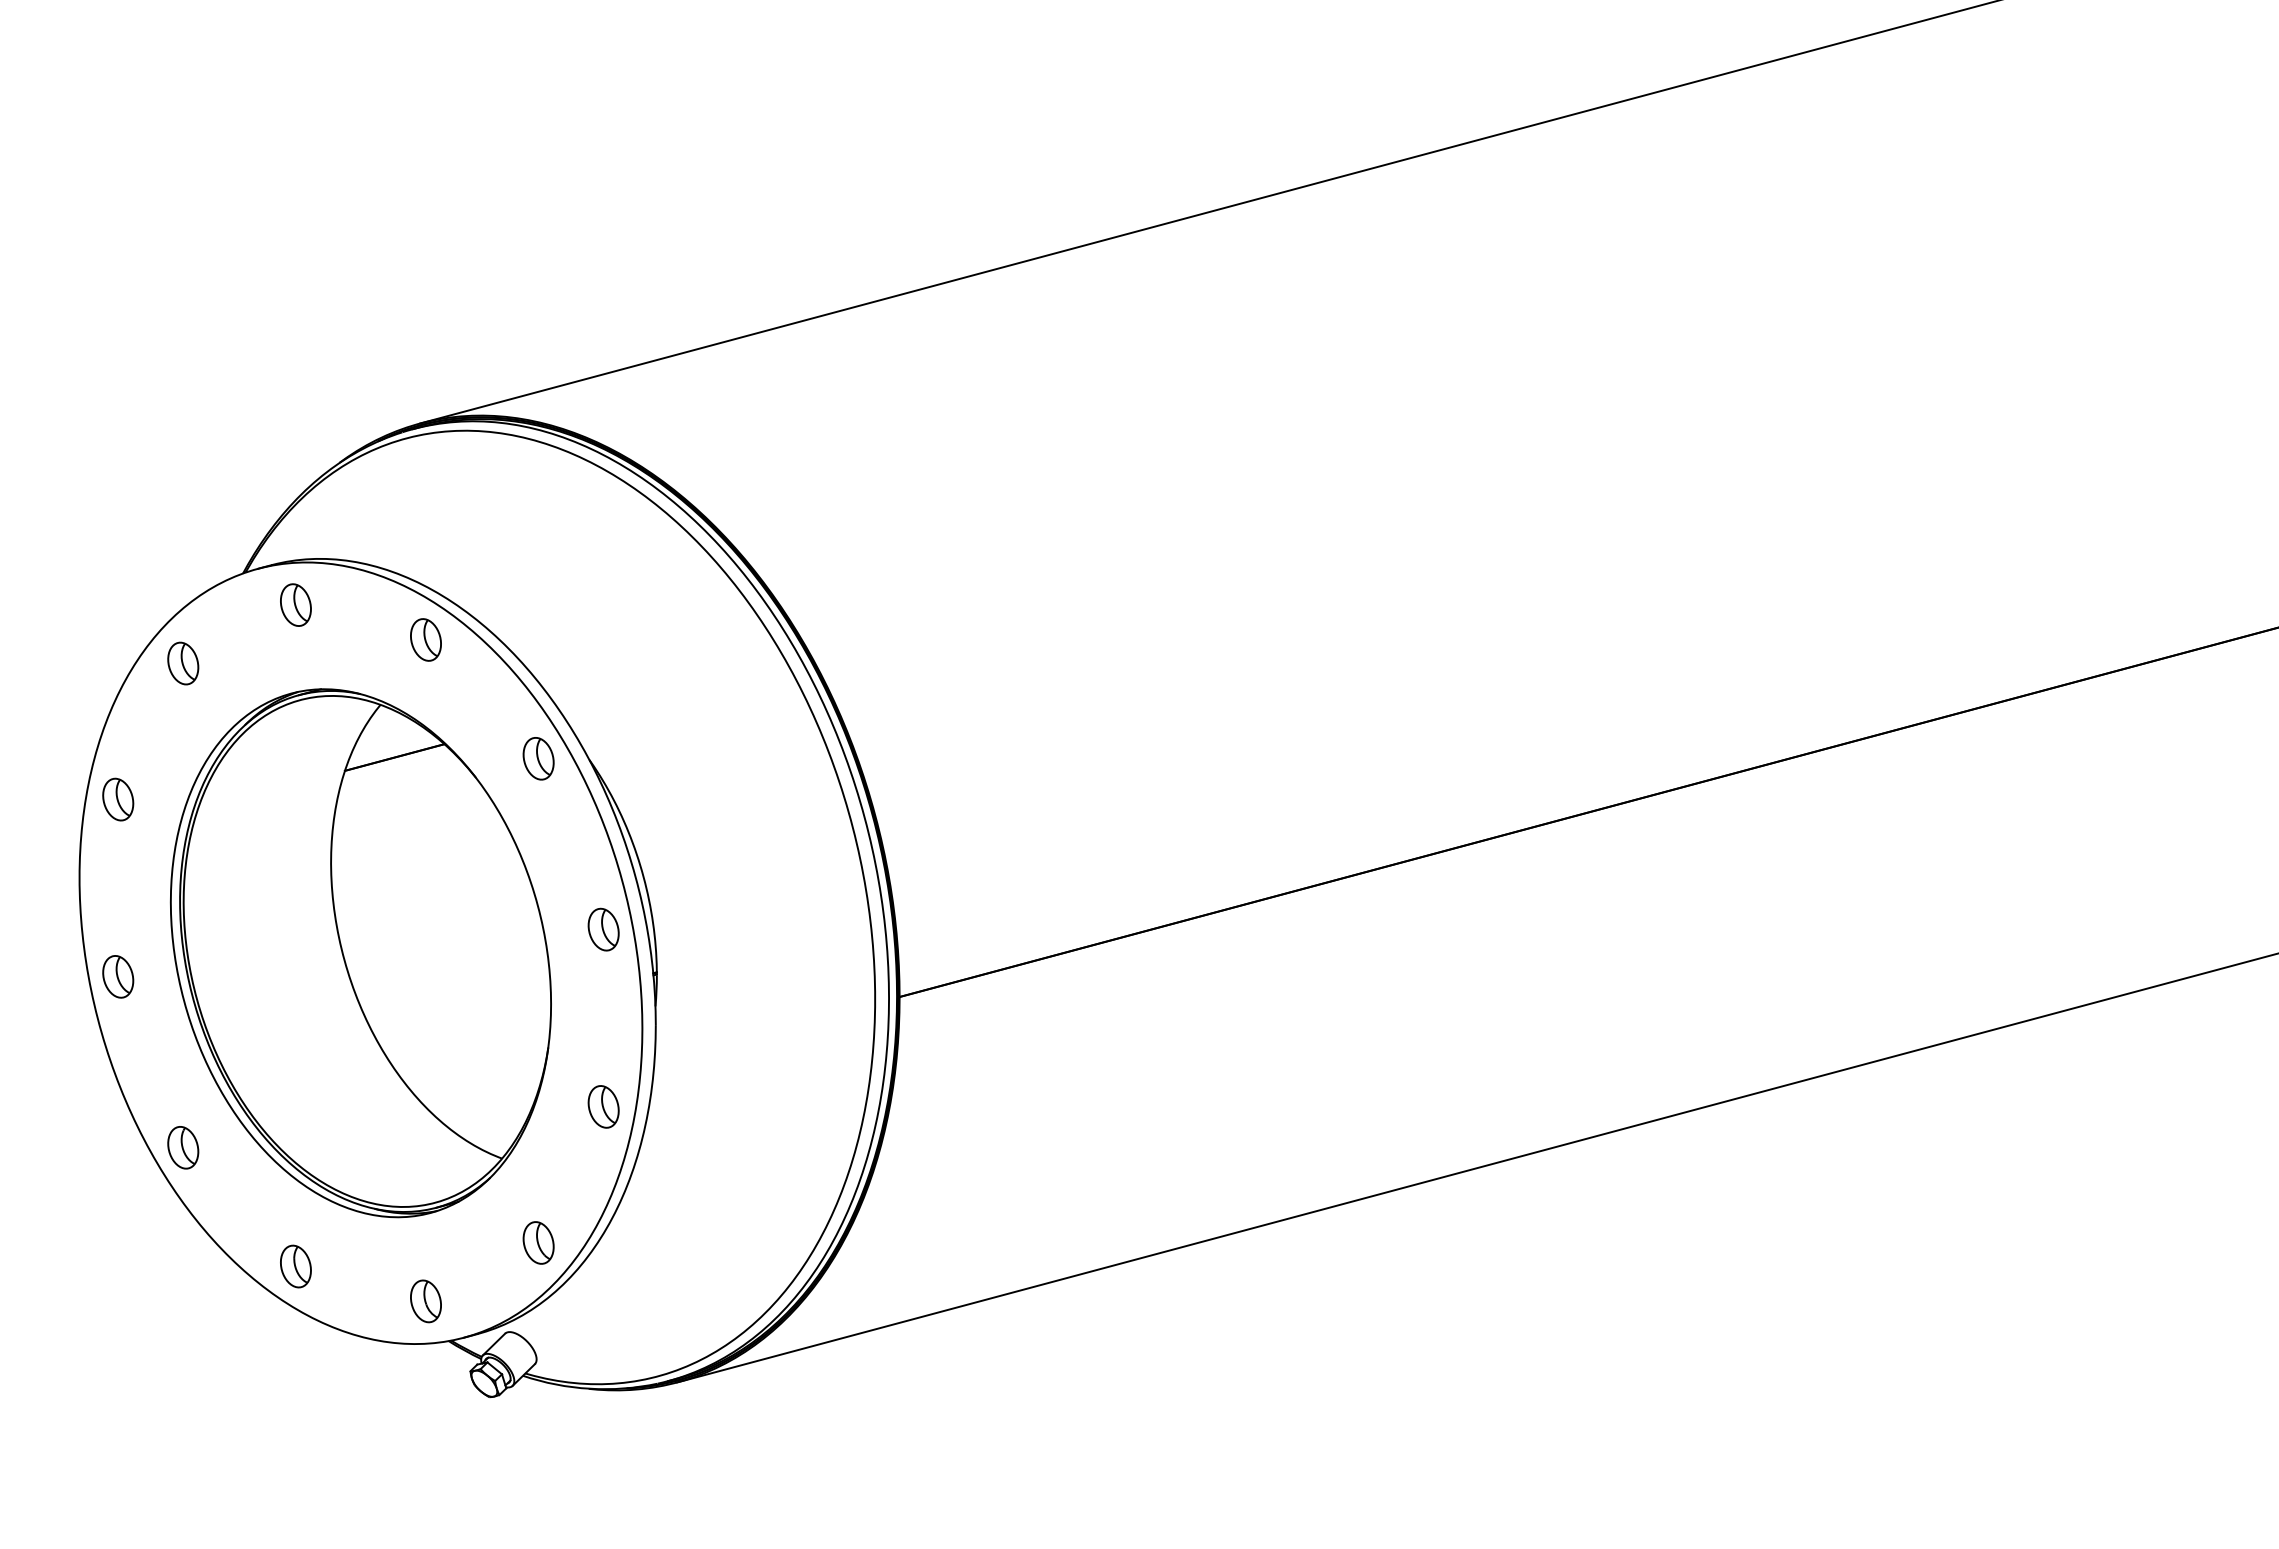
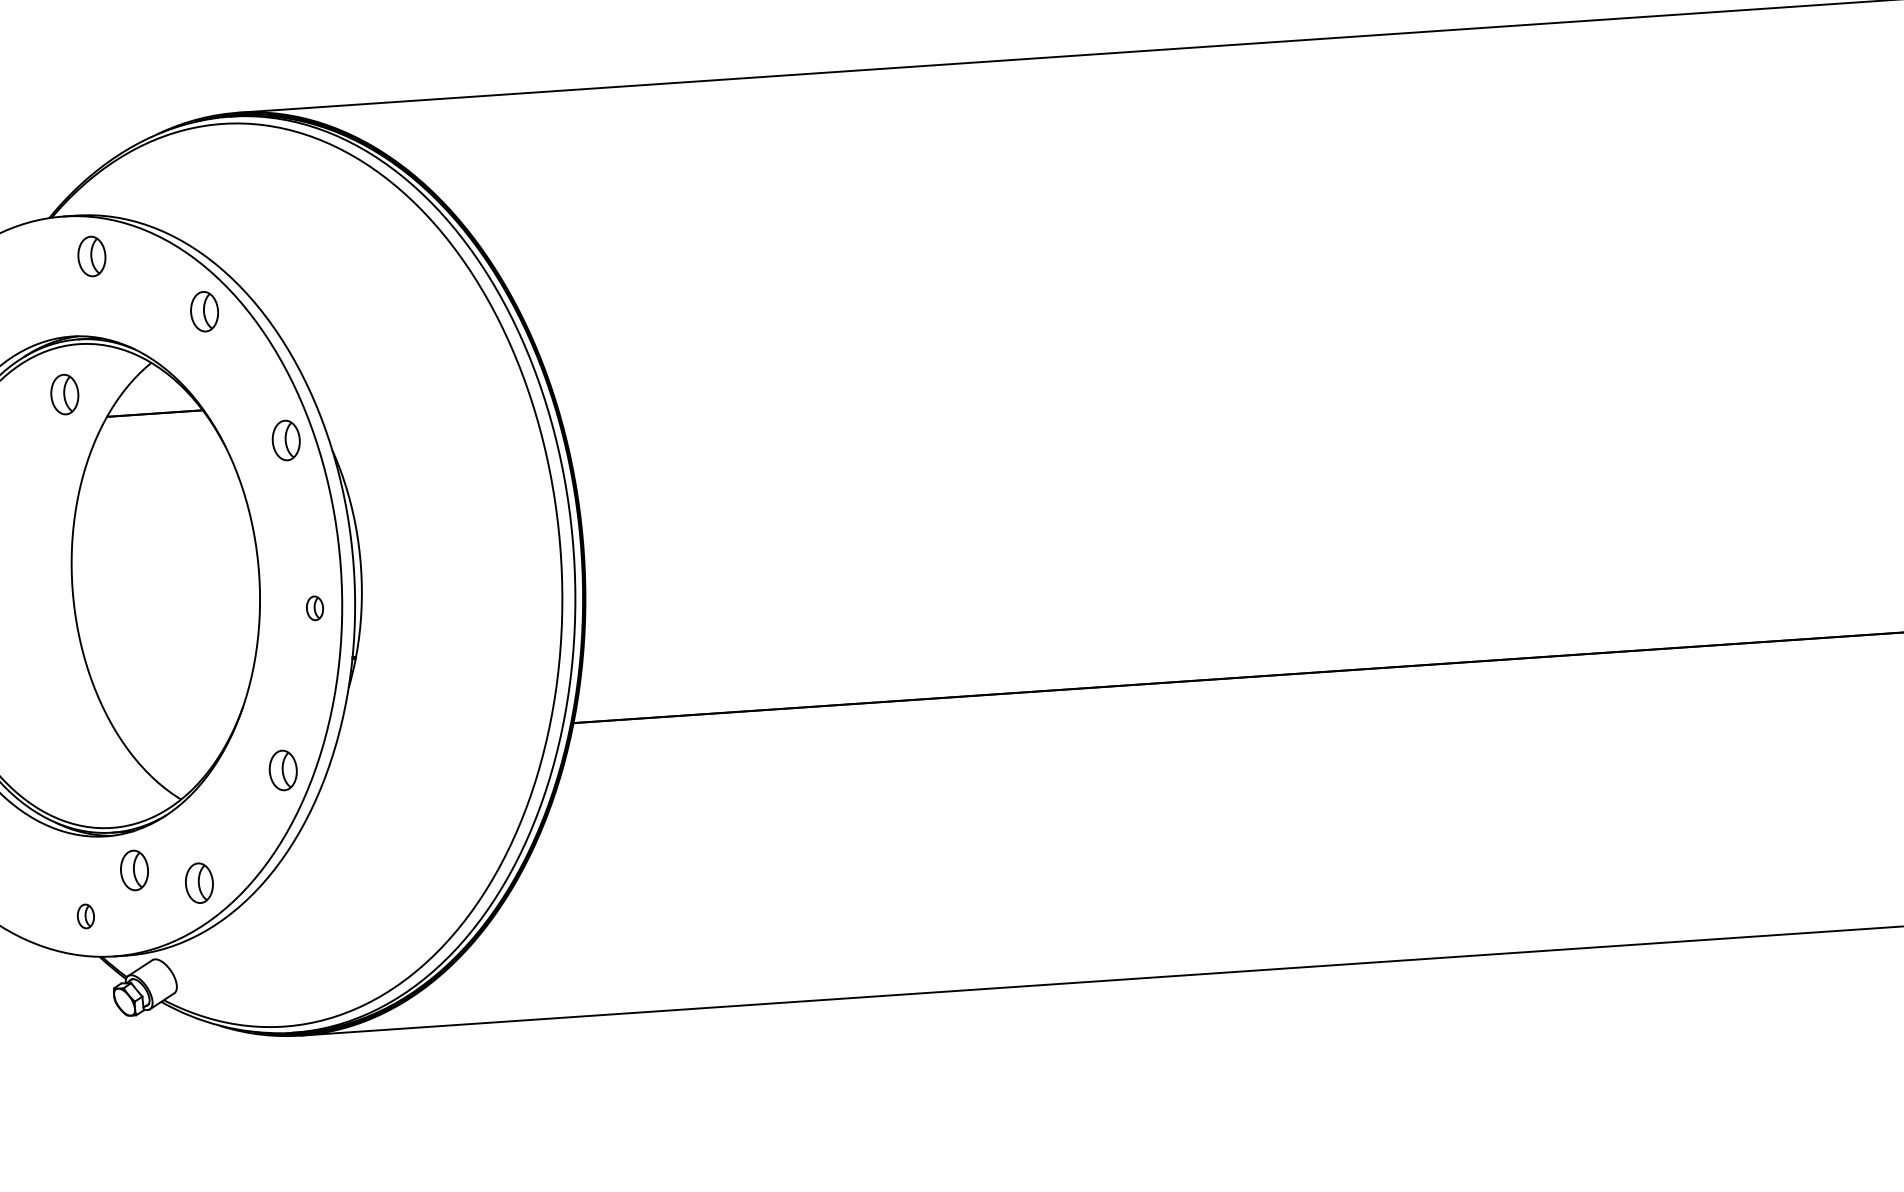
part: (295, 755) -> (64, 393), added
part: (603, 929) -> (314, 608), size x0.6
part: (467, 1242) -> (134, 870), added
part: (425, 1301) -> (85, 916), size x0.6

